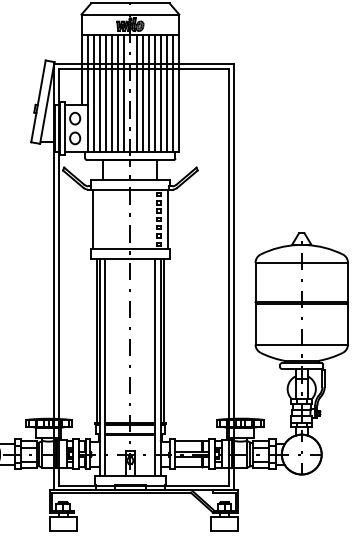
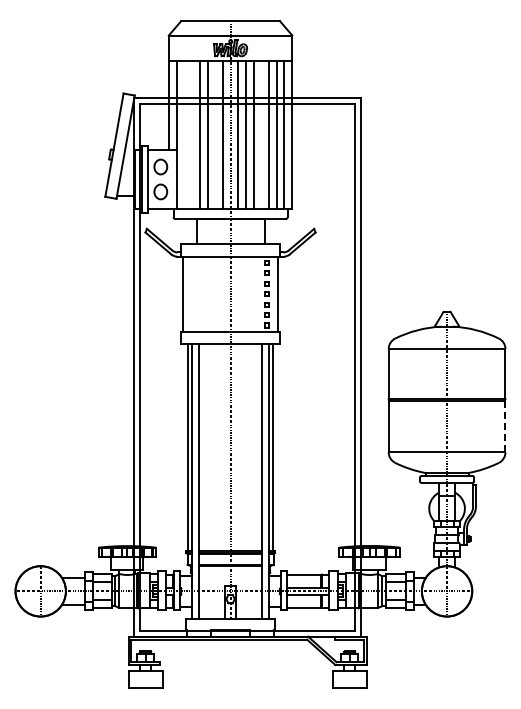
line: (93, 92) -> (184, 134), removed
line: (100, 92) -> (192, 134), removed
line: (118, 92) -> (215, 134), removed
line: (154, 92) -> (261, 134), removed
line: (348, 324) -> (505, 426), solid -> dashed

